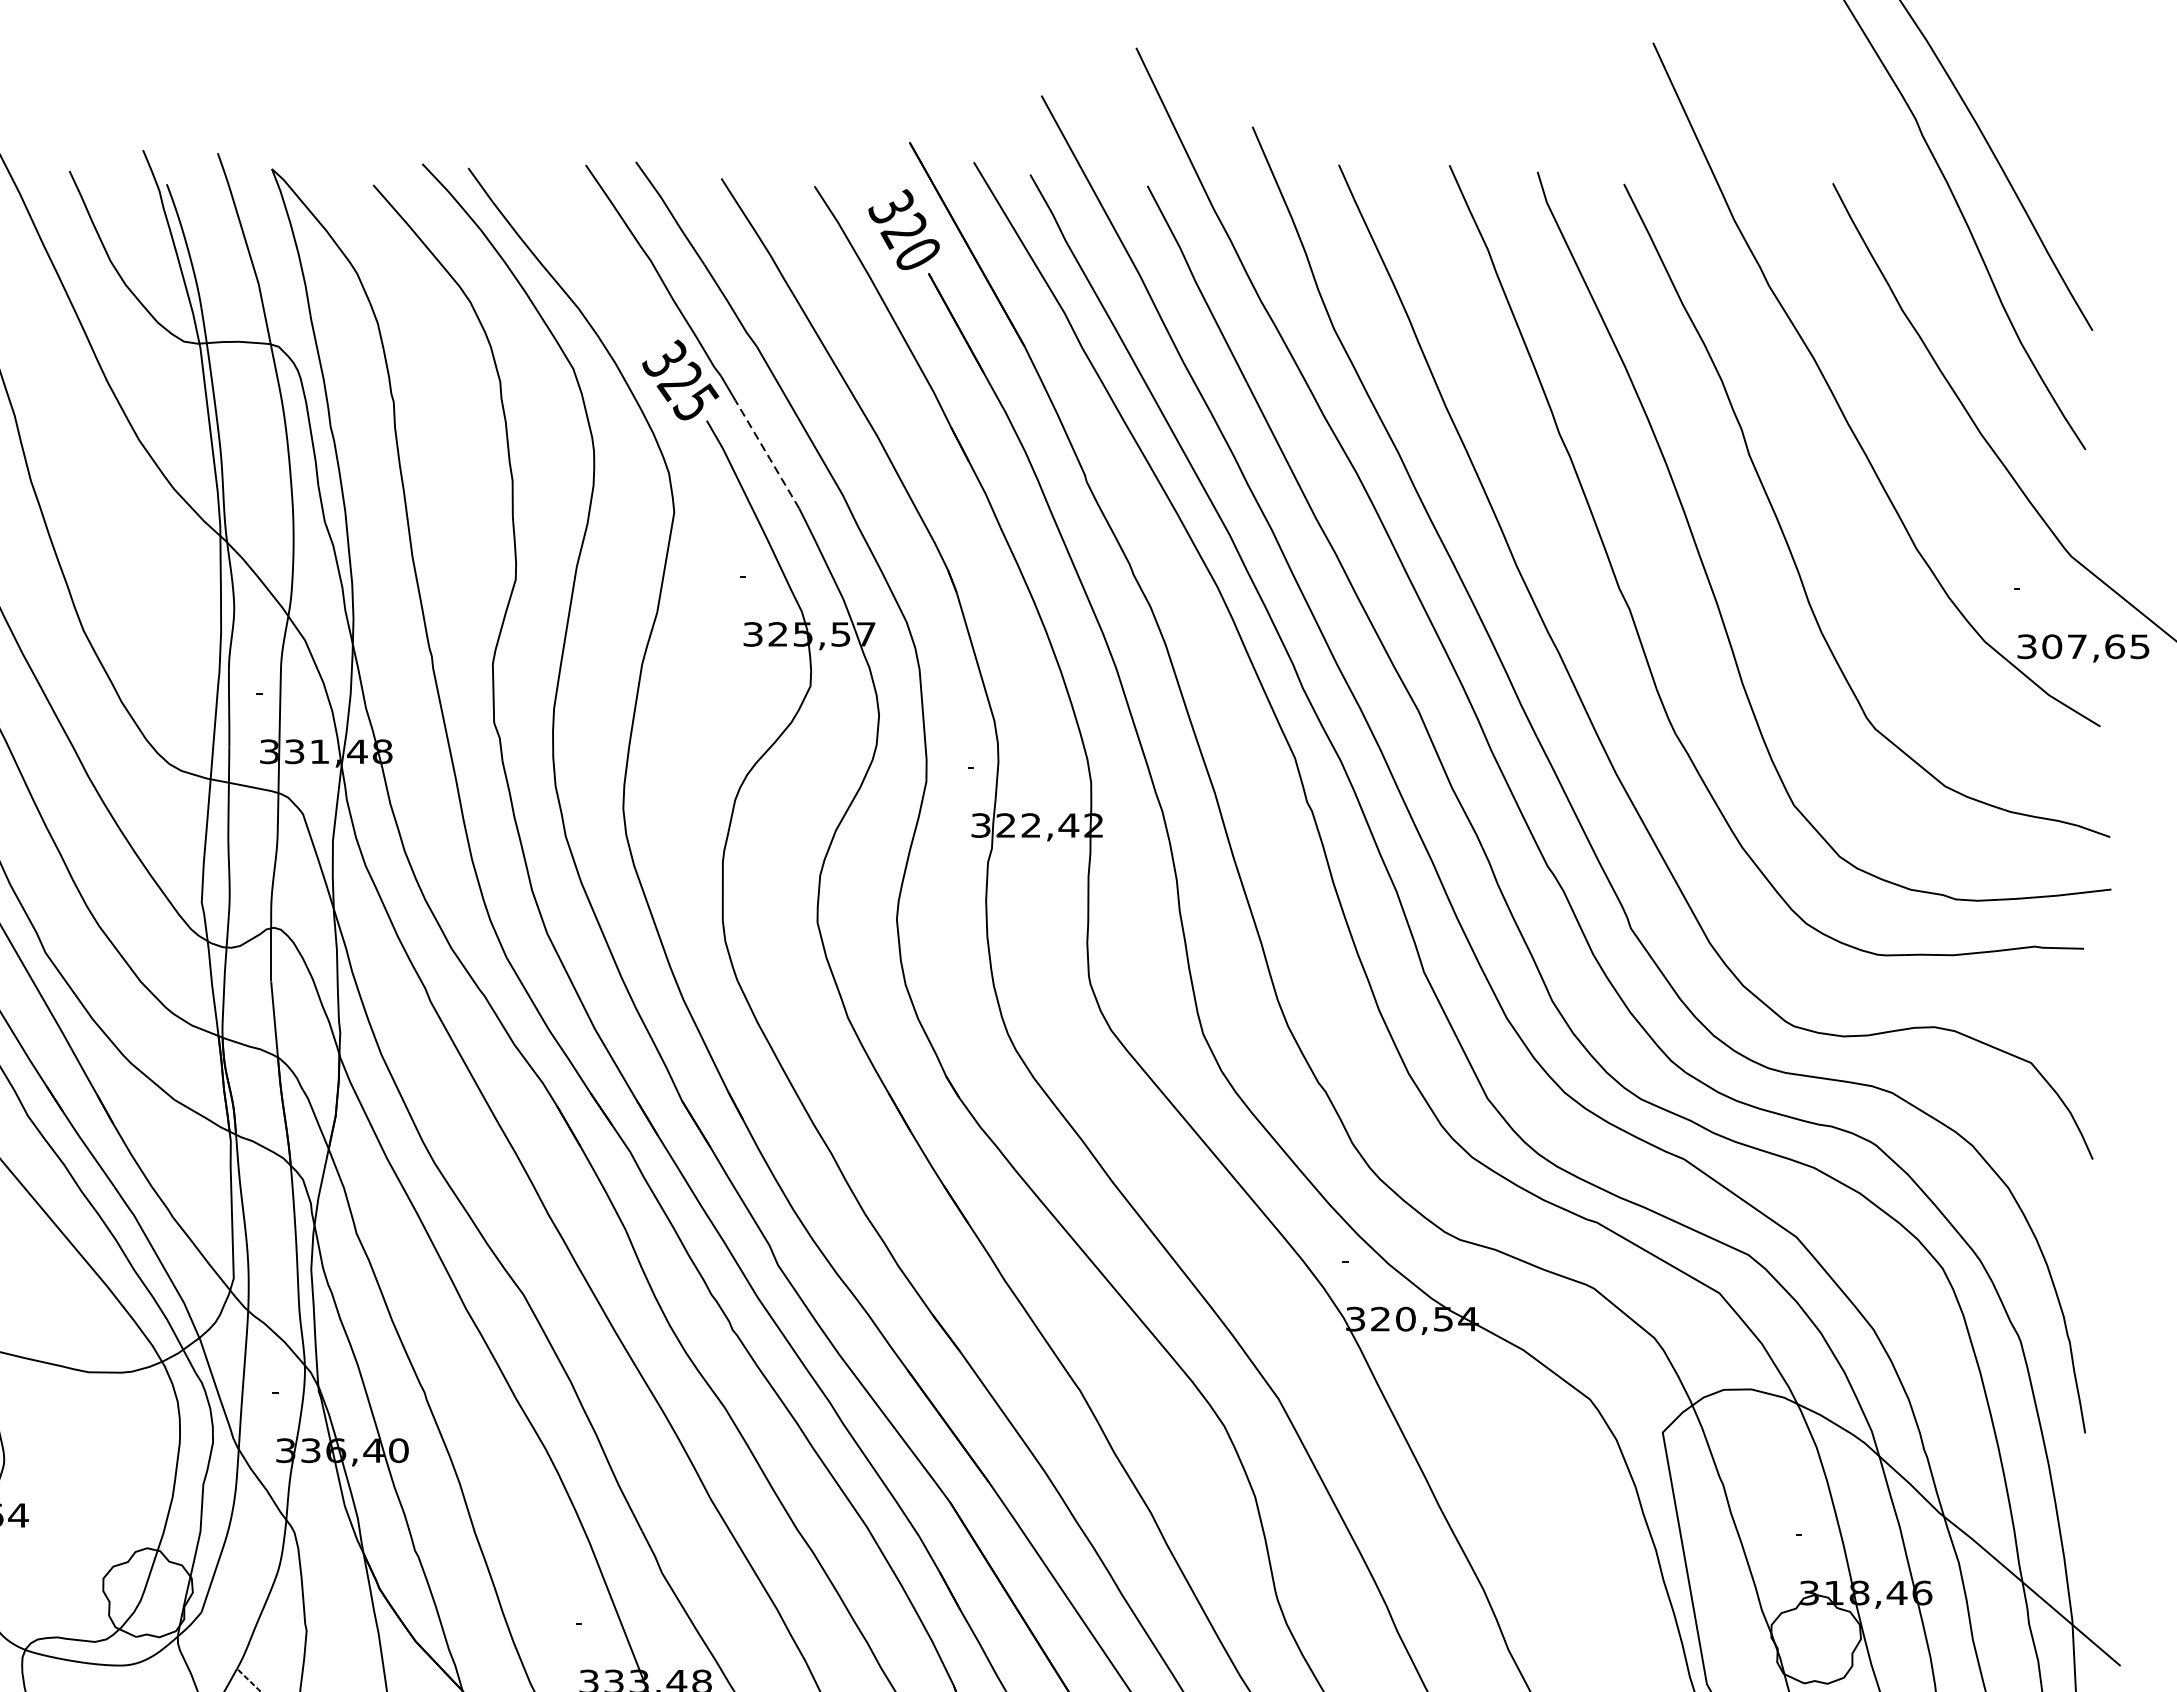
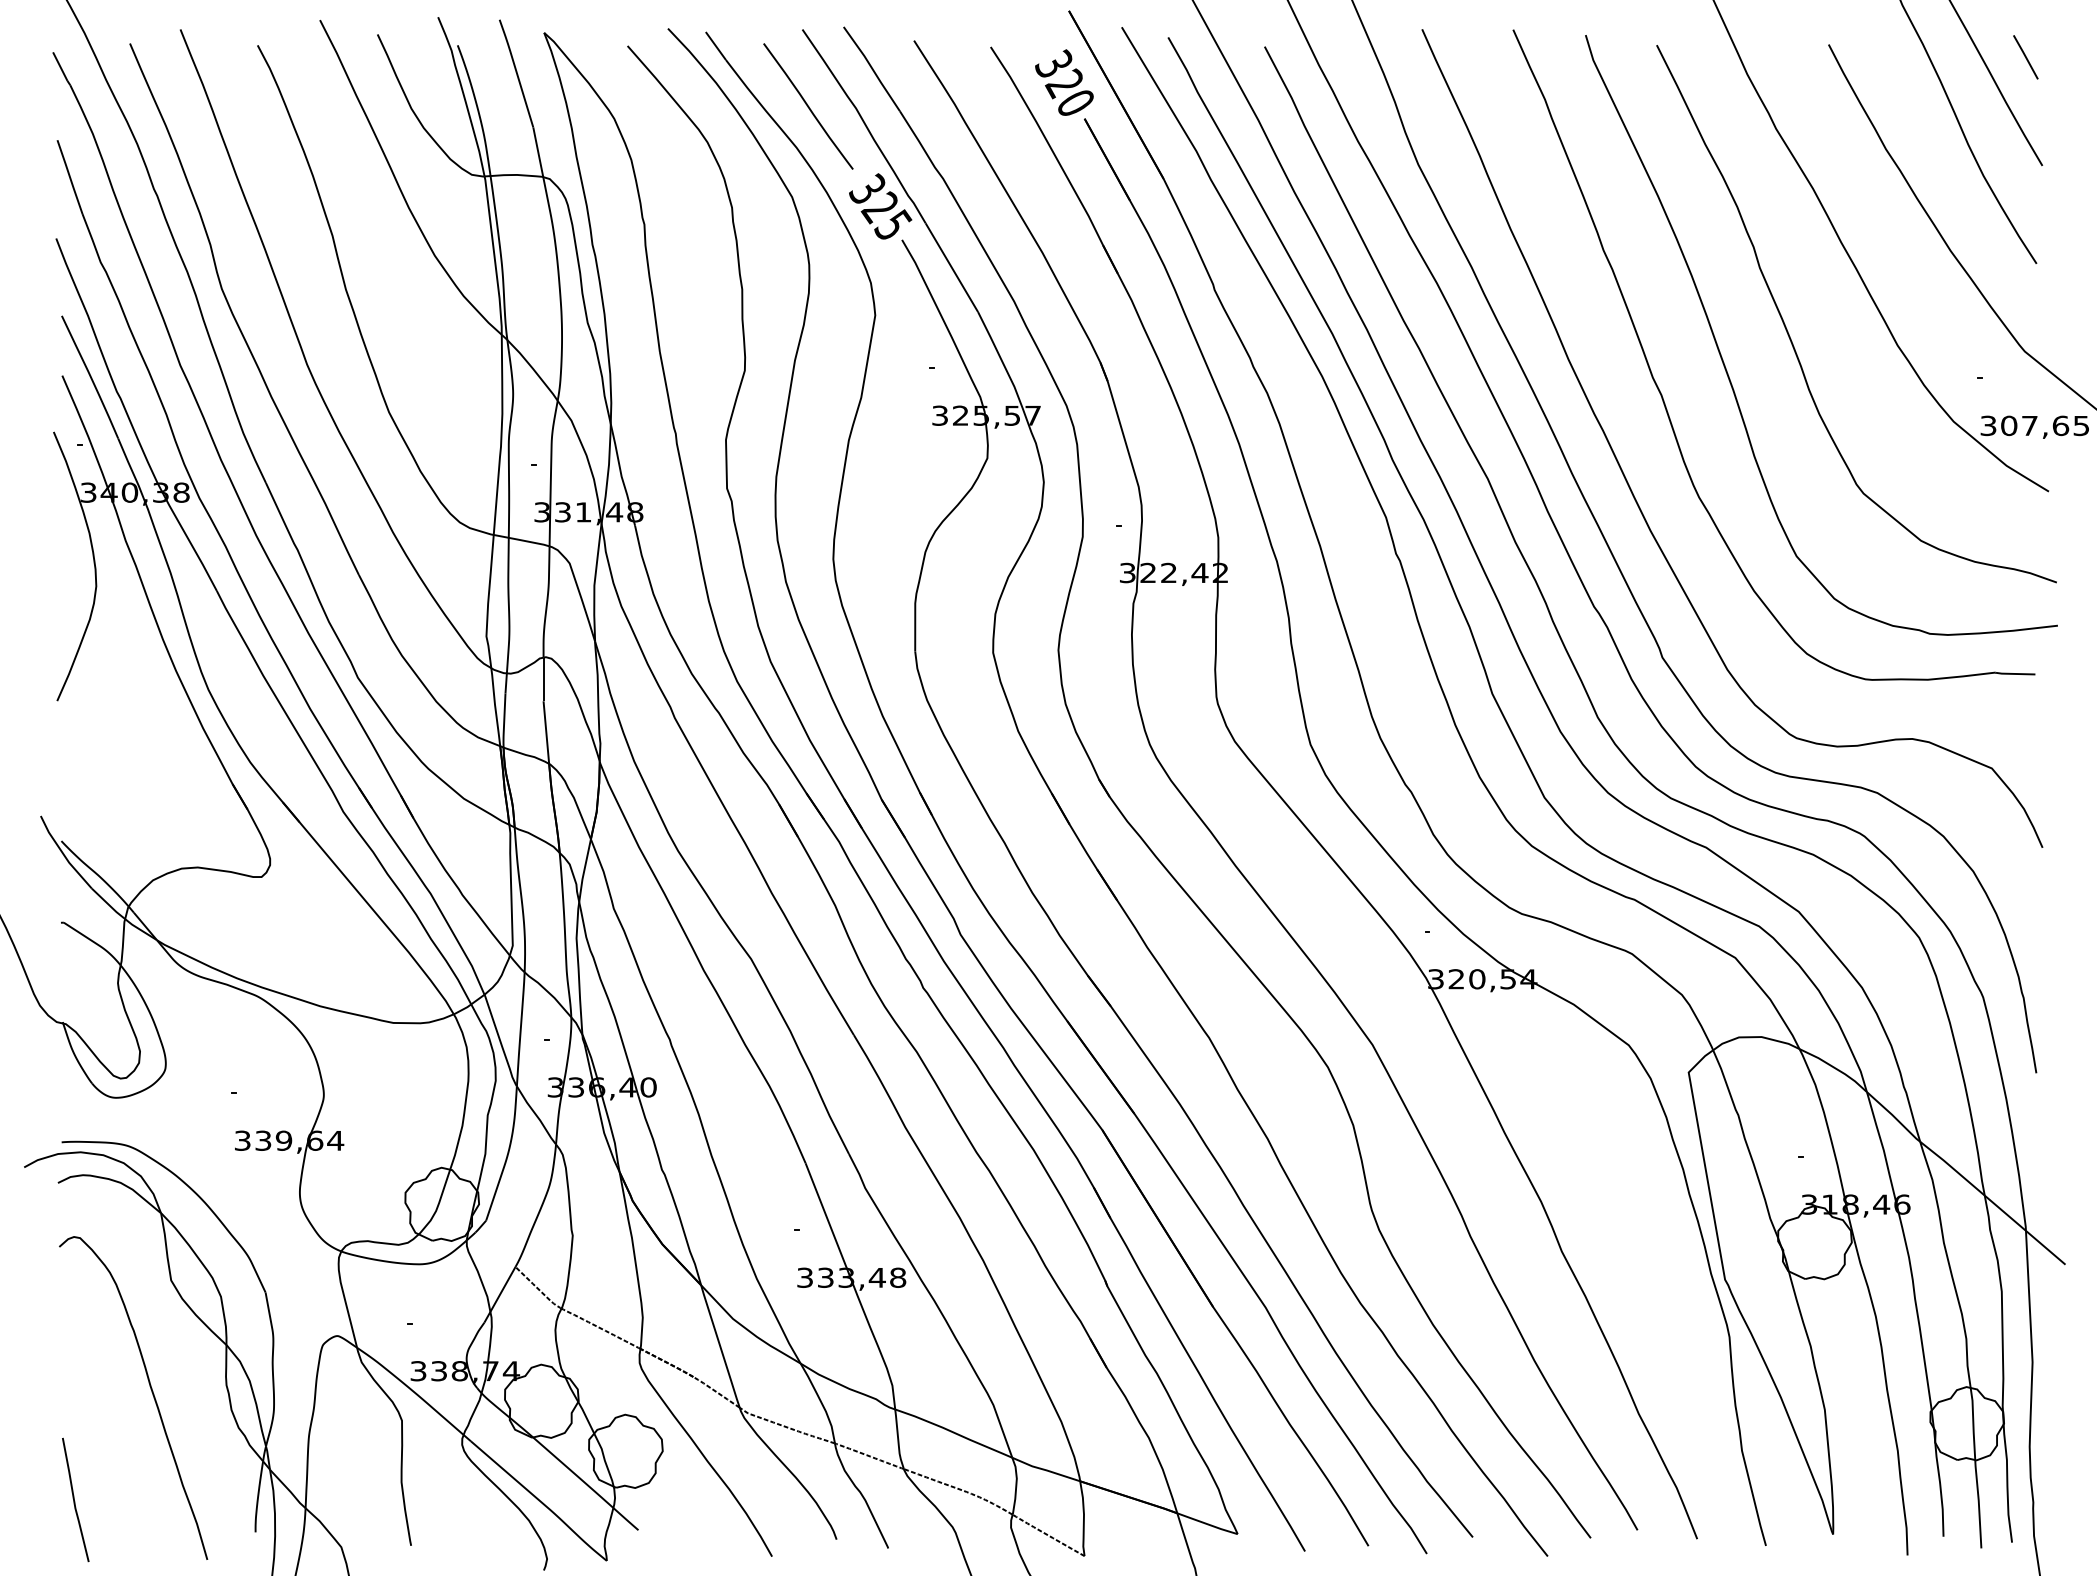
line: (2072, 199) -> (2025, 57), added
curve: (593, 258) -> (808, 106), added
line: (766, 454) -> (951, 267), dashed -> solid

